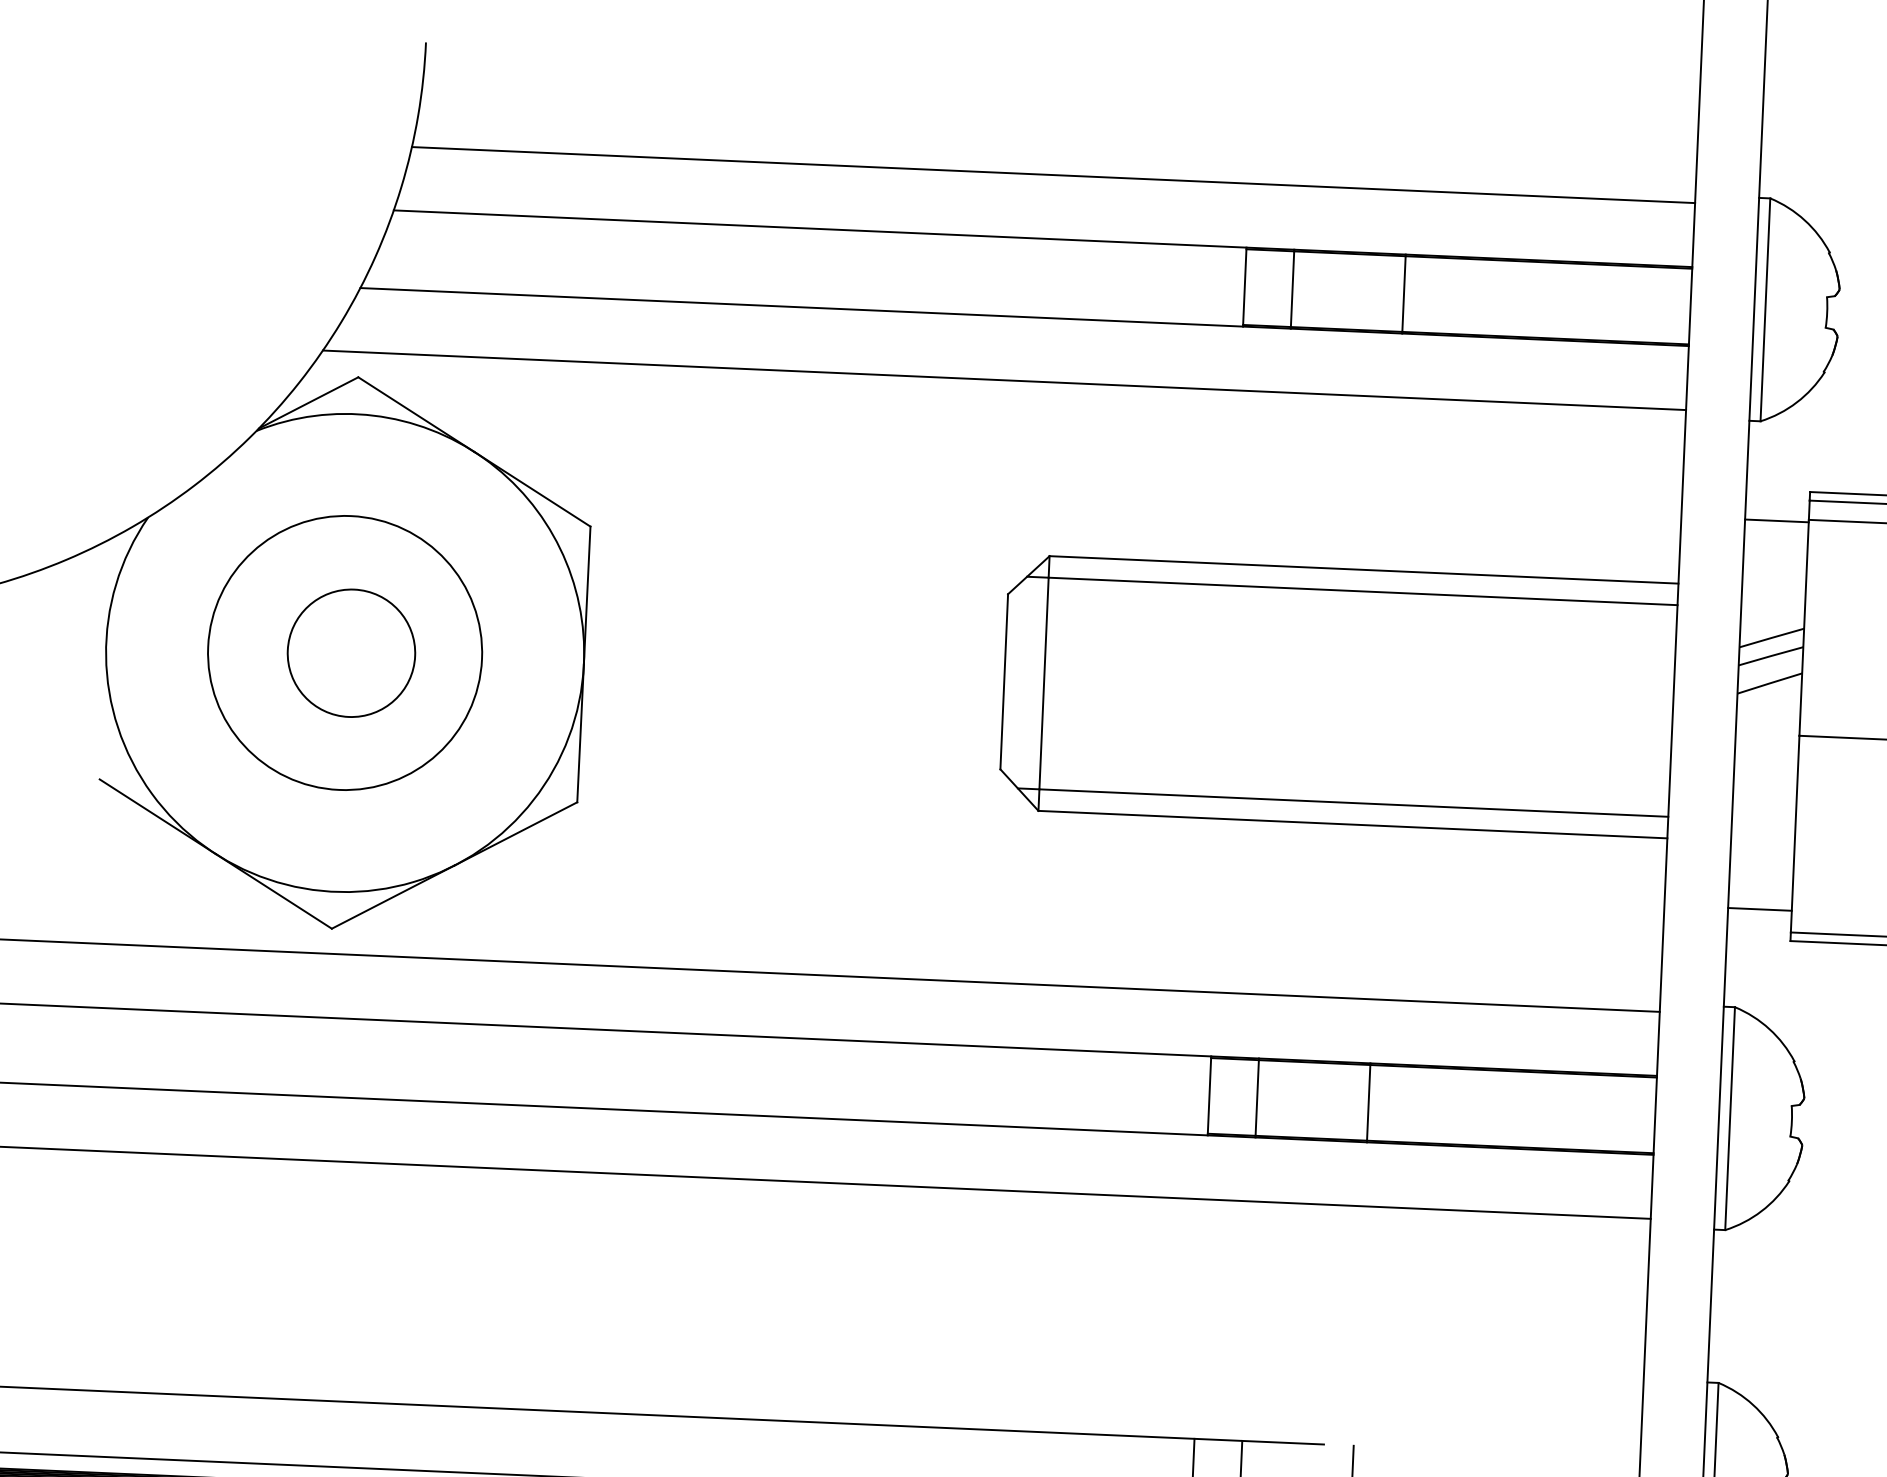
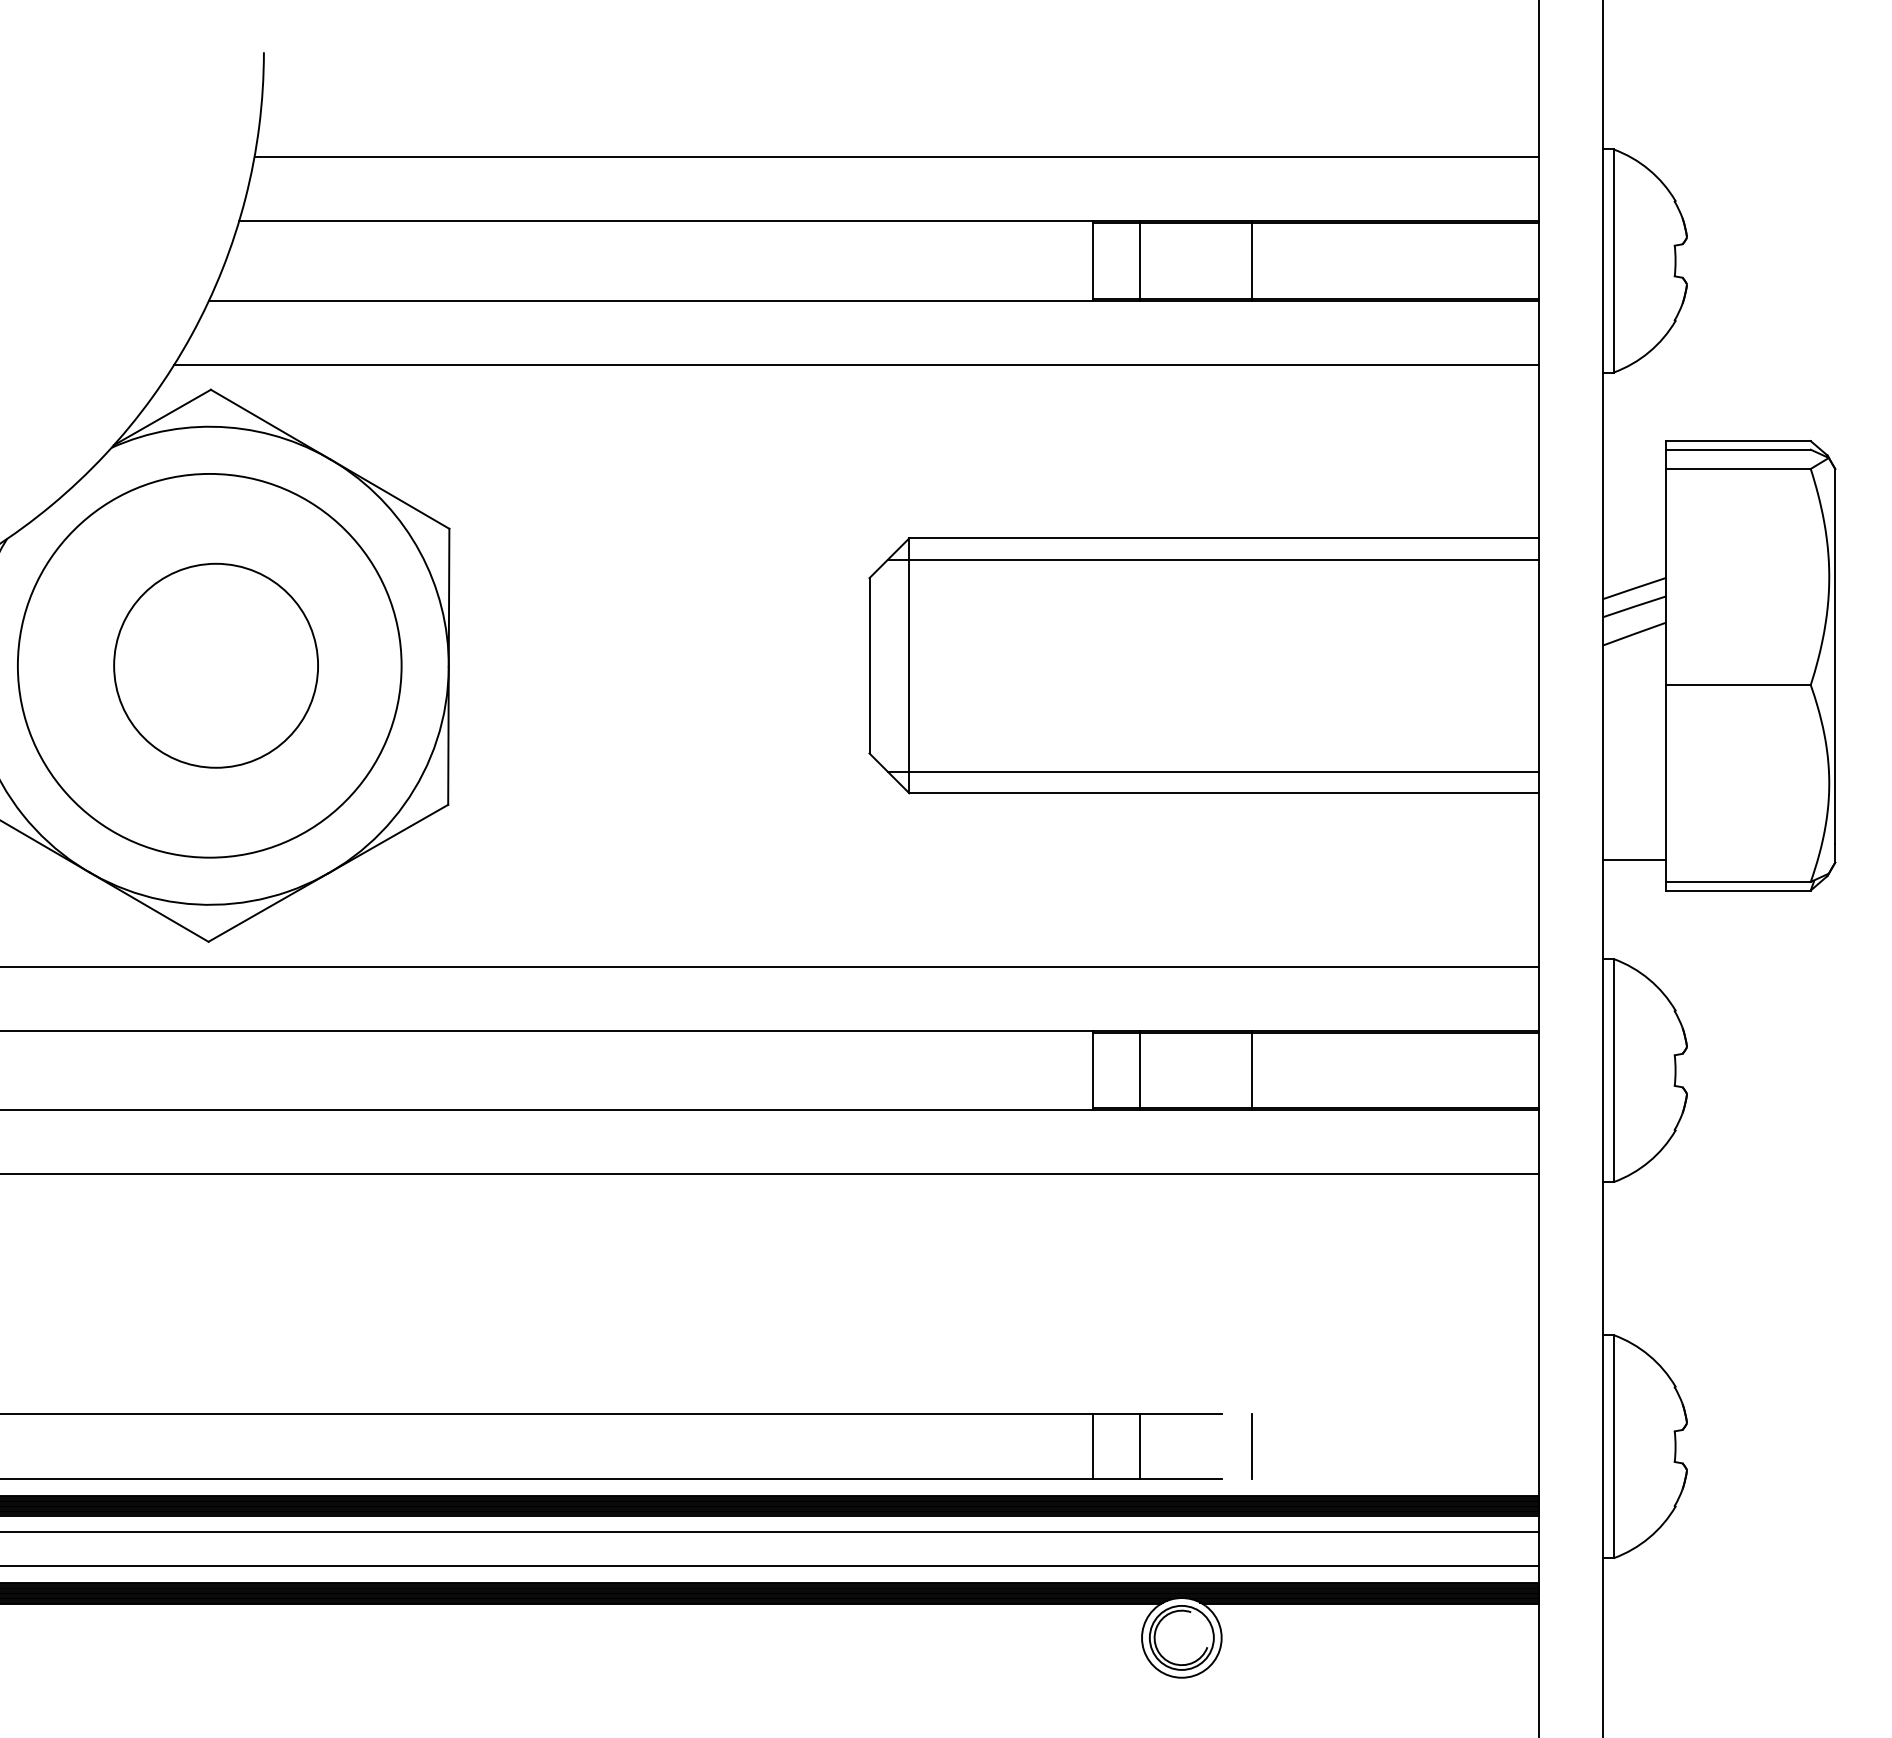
line: (1776, 521) -> (1634, 471), removed
circle: (344, 652) -> (209, 665), size x1.4
circle: (350, 652) -> (215, 665), size x1.6

